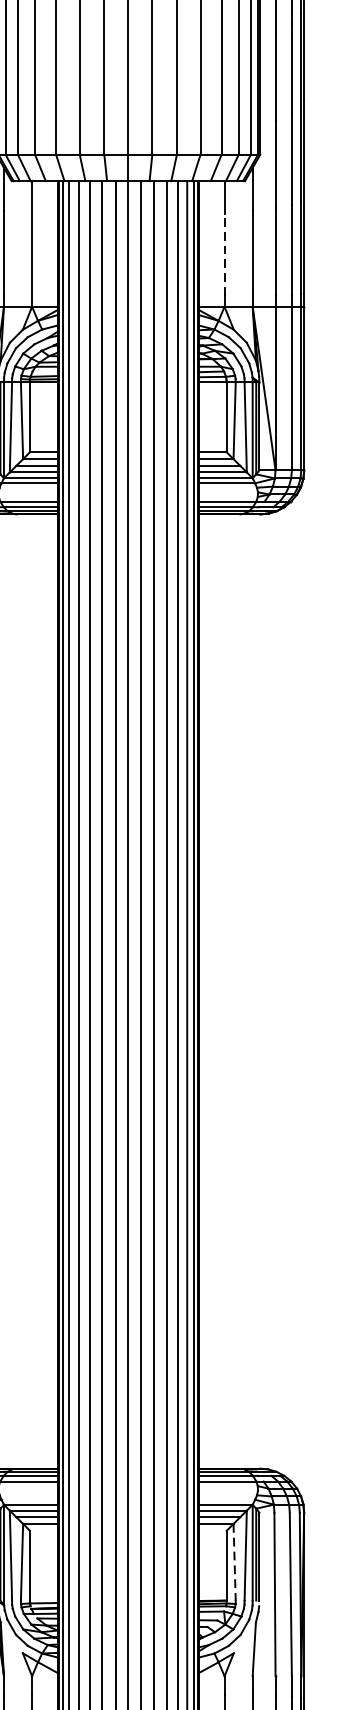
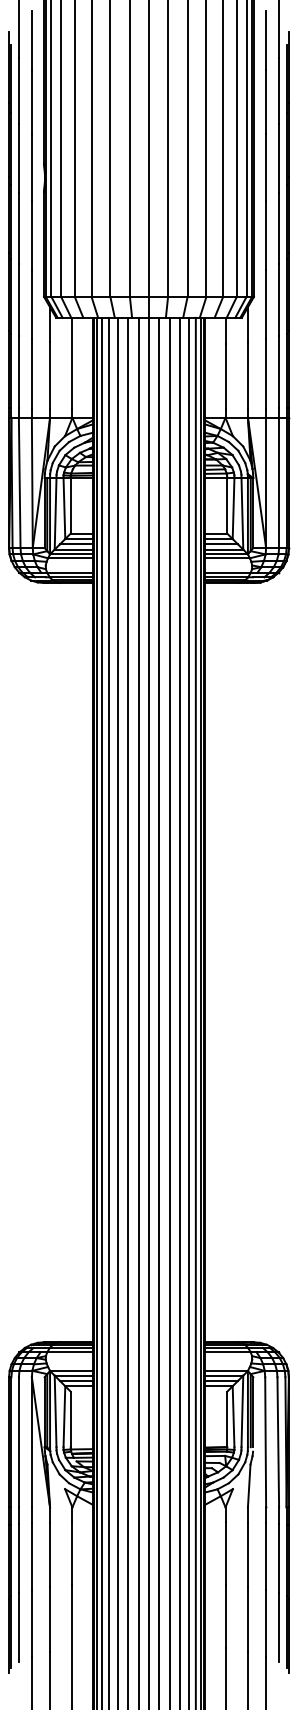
line: (224, 254) -> (225, 376), dashed -> solid
line: (234, 1563) -> (233, 1417), dashed -> solid

